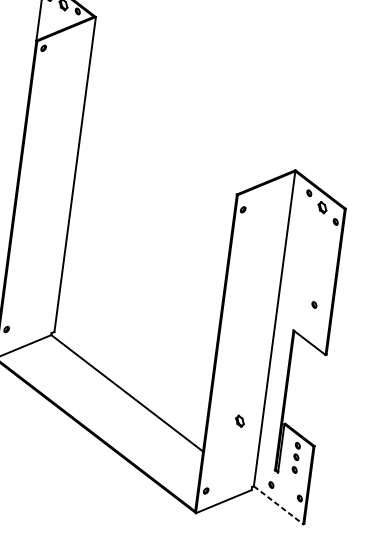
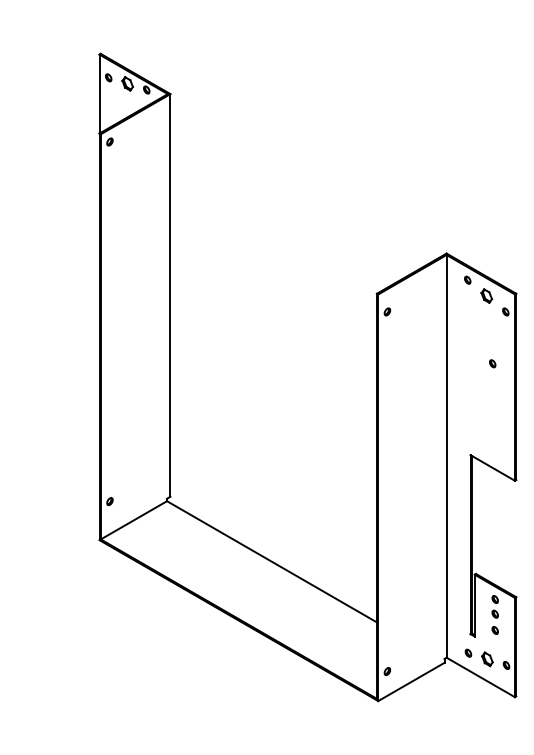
part: (314, 304) -> (492, 363), moved
part: (240, 421) -> (487, 659), moved
line: (279, 505) -> (481, 677), dashed -> solid

